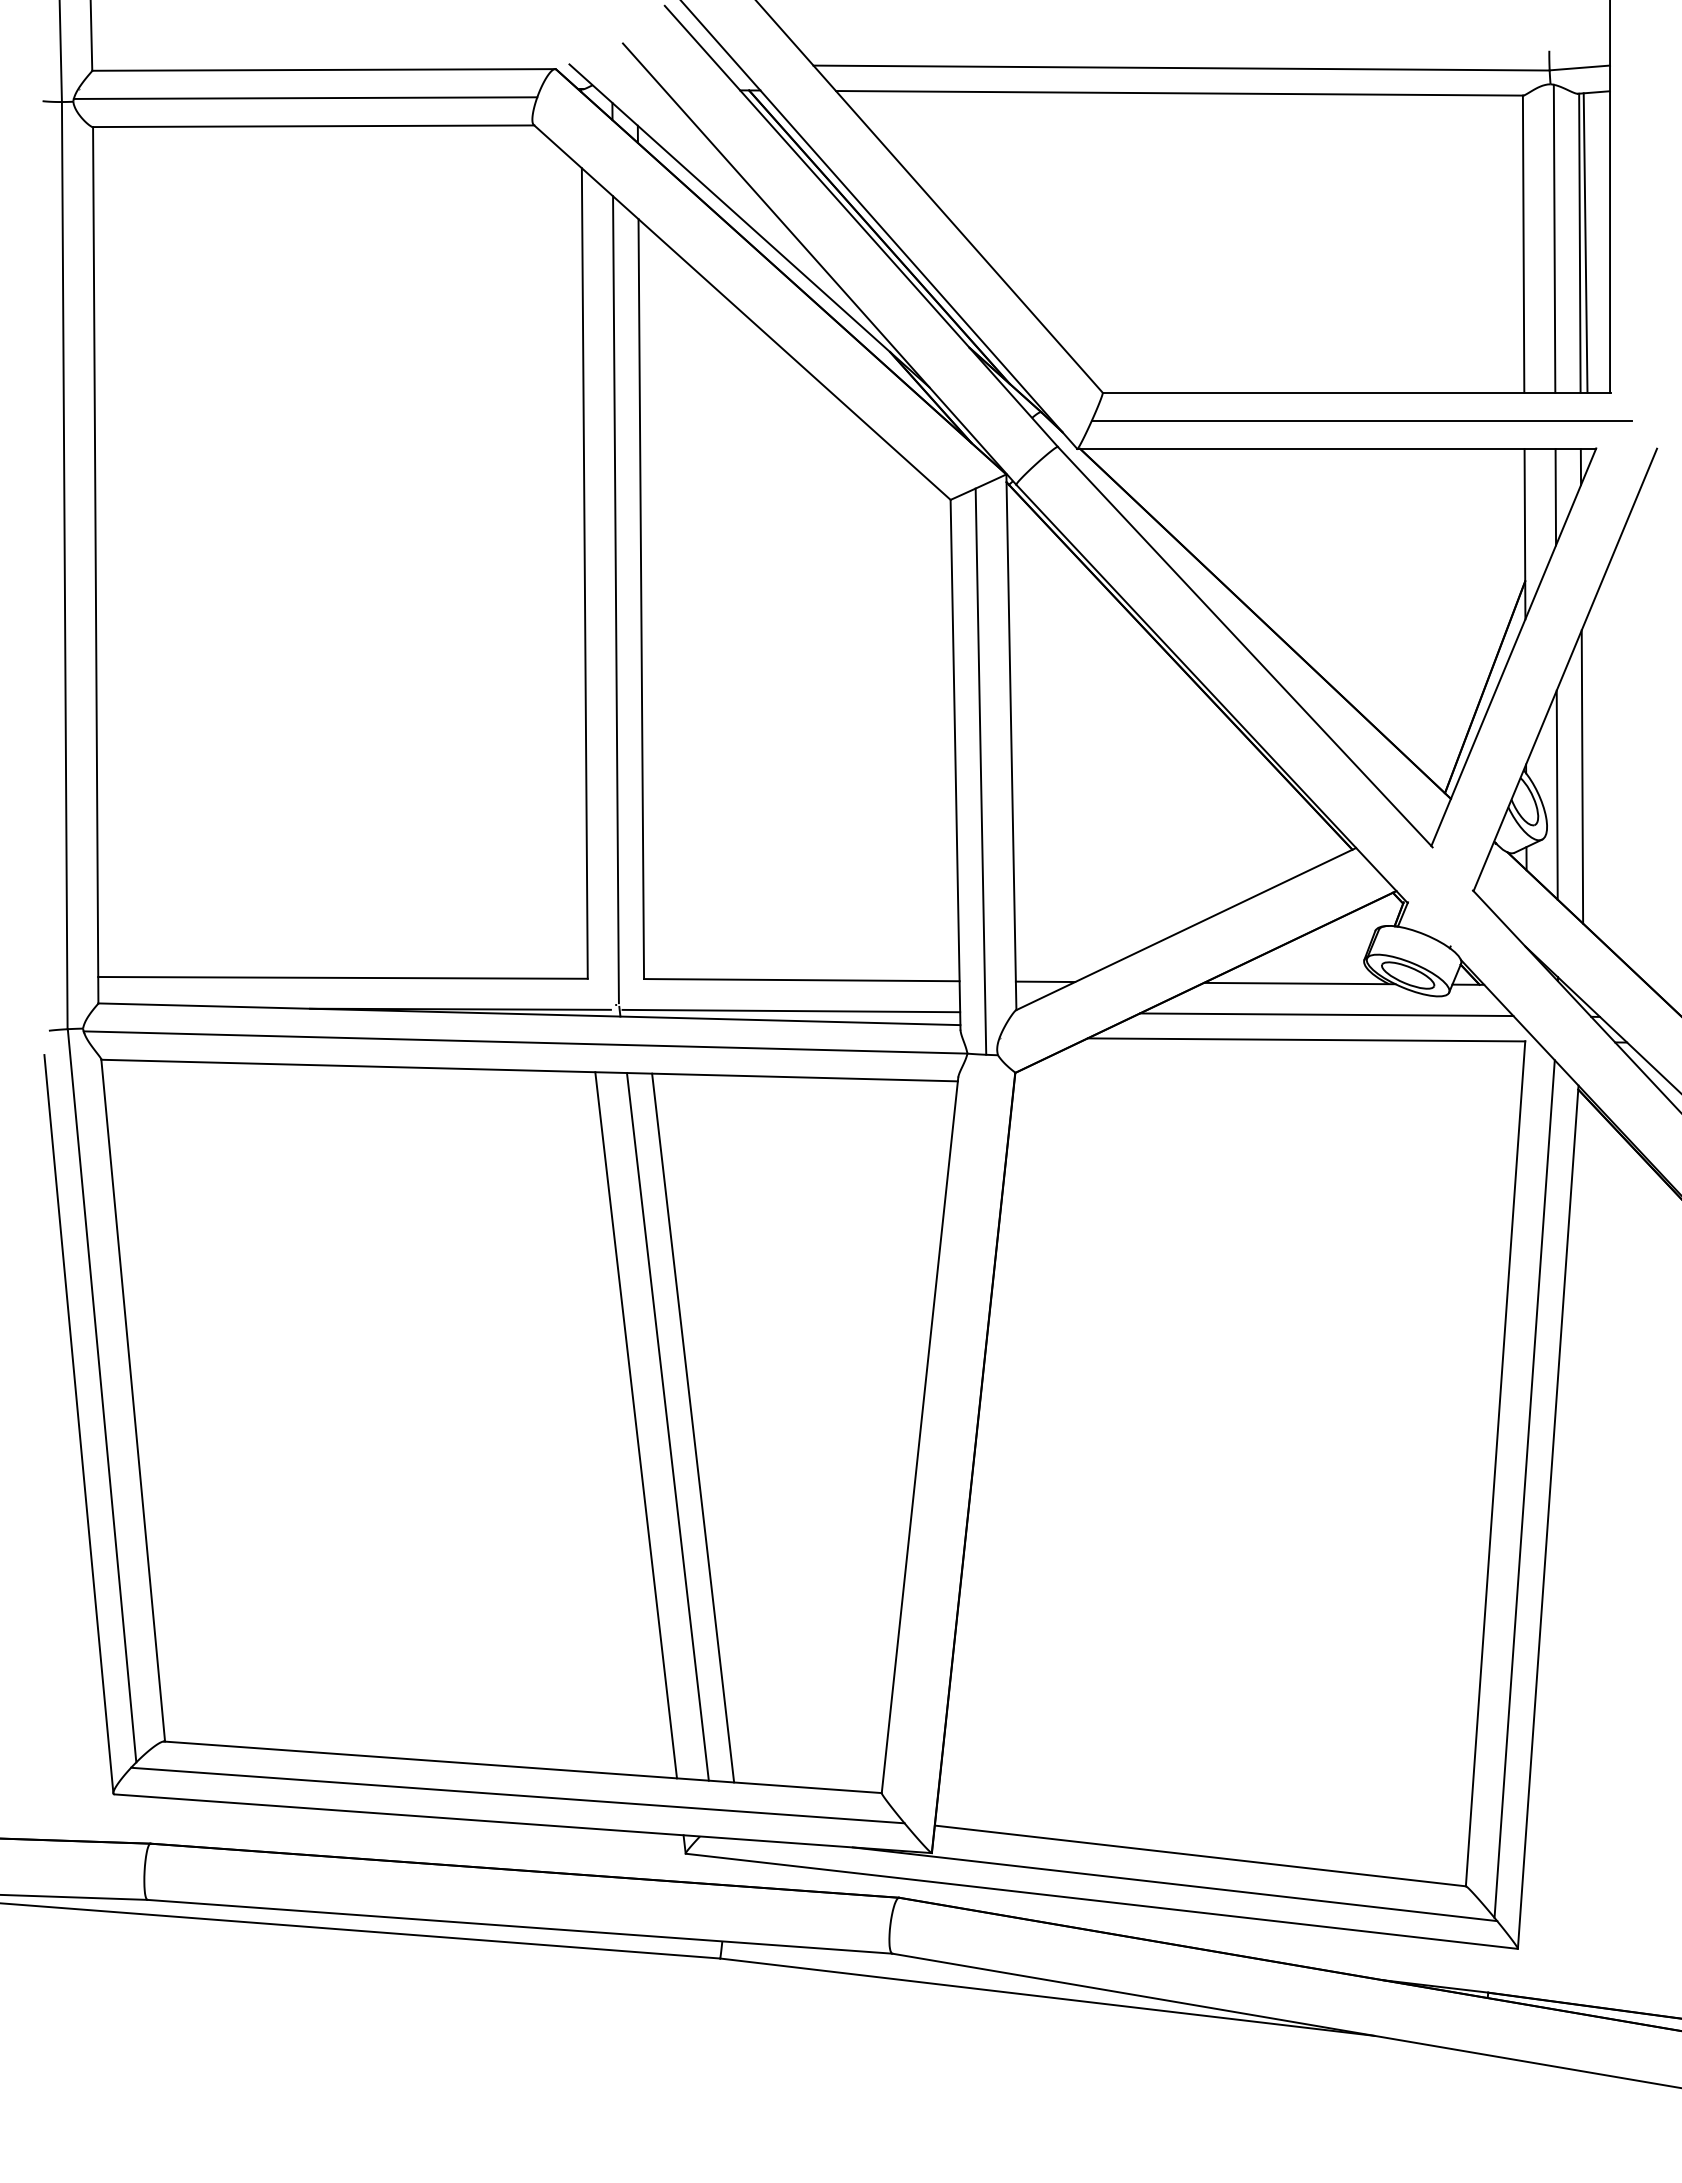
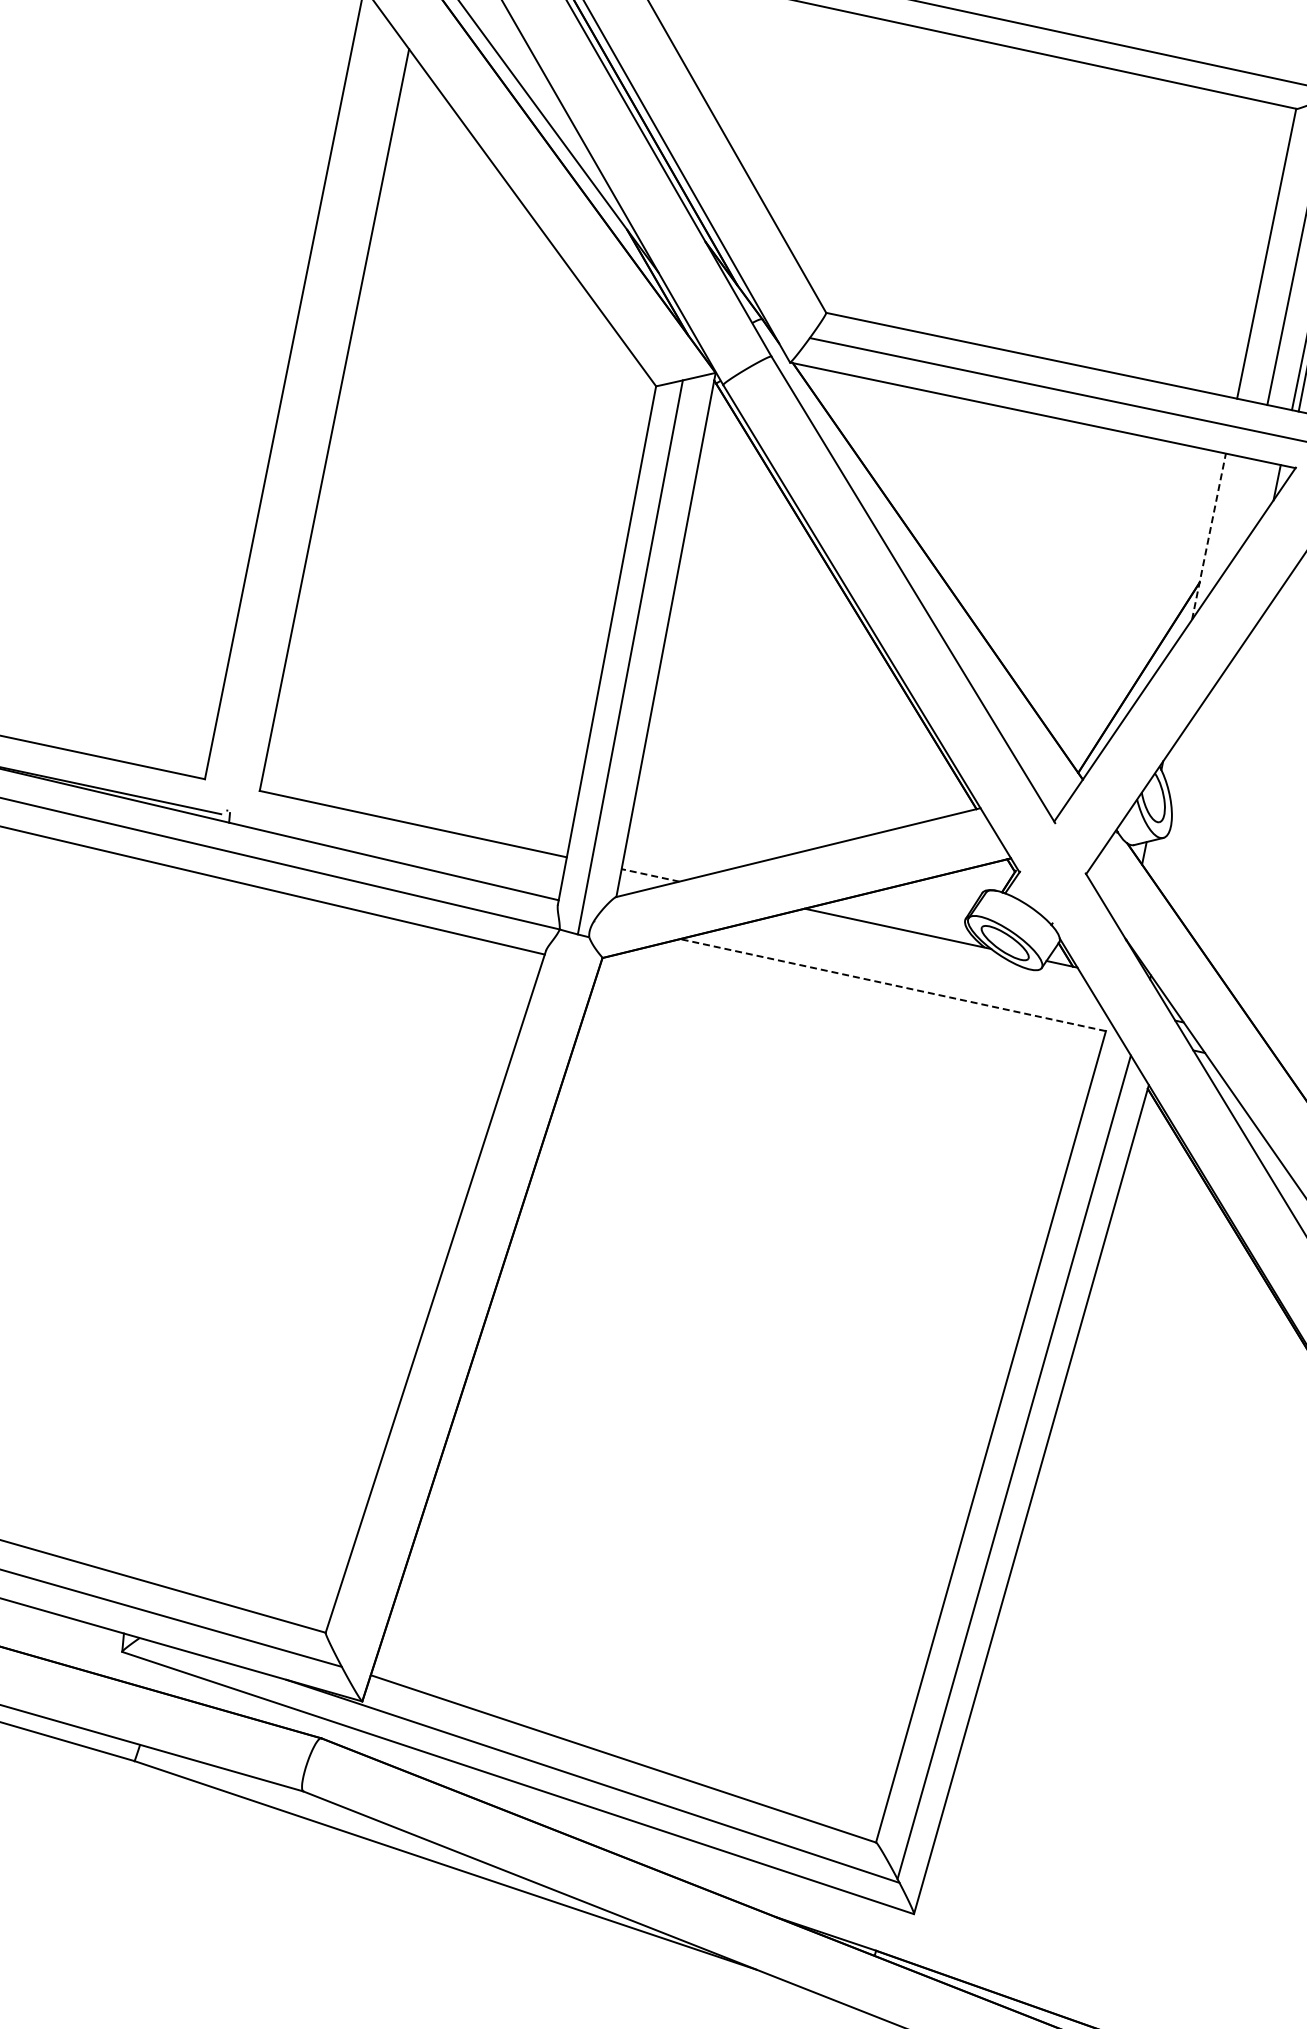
line: (1555, 497) -> (1246, 507), removed
line: (1524, 533) -> (1208, 535), solid -> dashed
line: (615, 599) -> (309, 415), removed
line: (1582, 776) -> (1215, 784), removed
line: (1556, 794) -> (1186, 796), removed
line: (1045, 981) -> (650, 875), solid -> dashed
line: (791, 1010) -> (397, 851), removed
line: (1326, 1014) -> (917, 964), removed
line: (1306, 1039) -> (893, 984), solid -> dashed
line: (636, 1425) -> (161, 1224), removed
line: (667, 1426) -> (191, 1231), removed
line: (693, 1427) -> (216, 1238), removed

